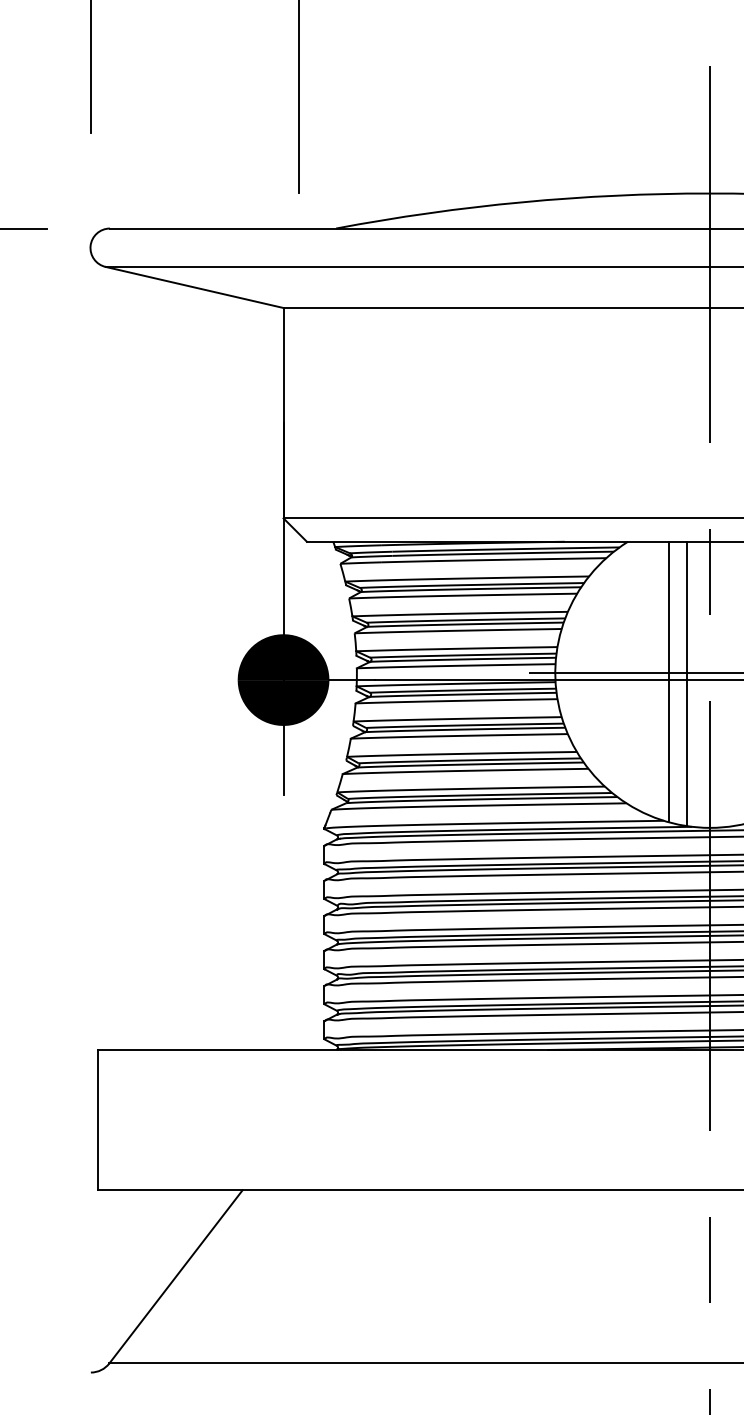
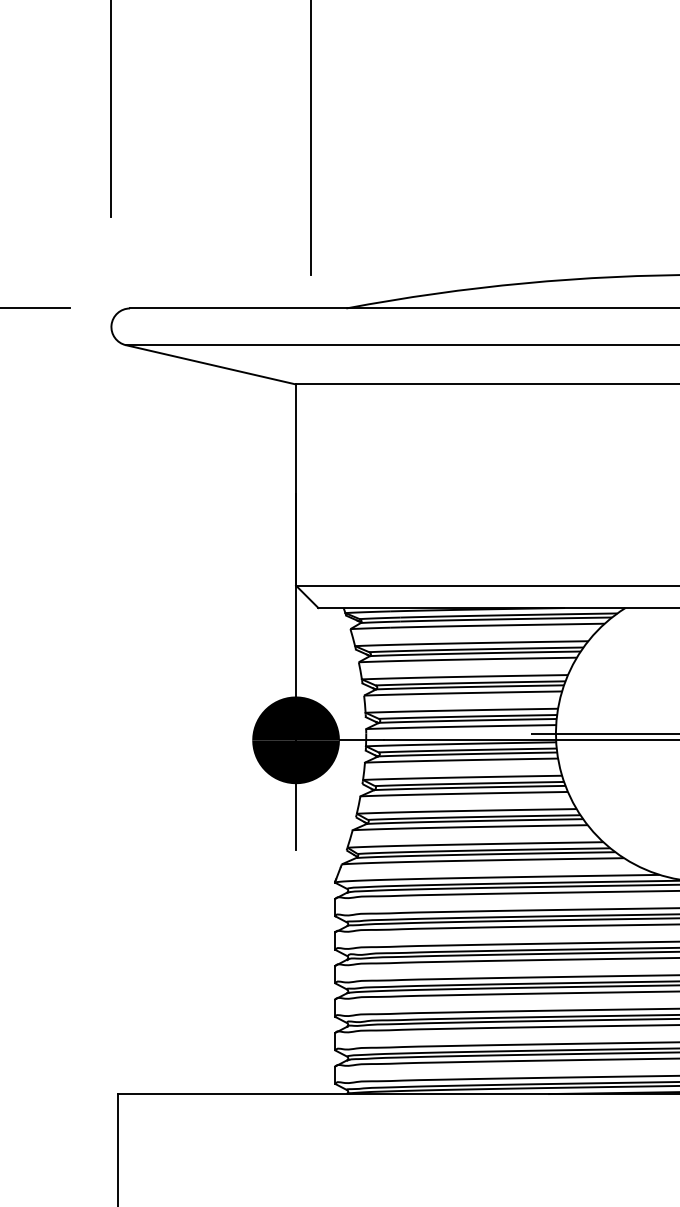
line: (669, 681) -> (665, 741), removed

